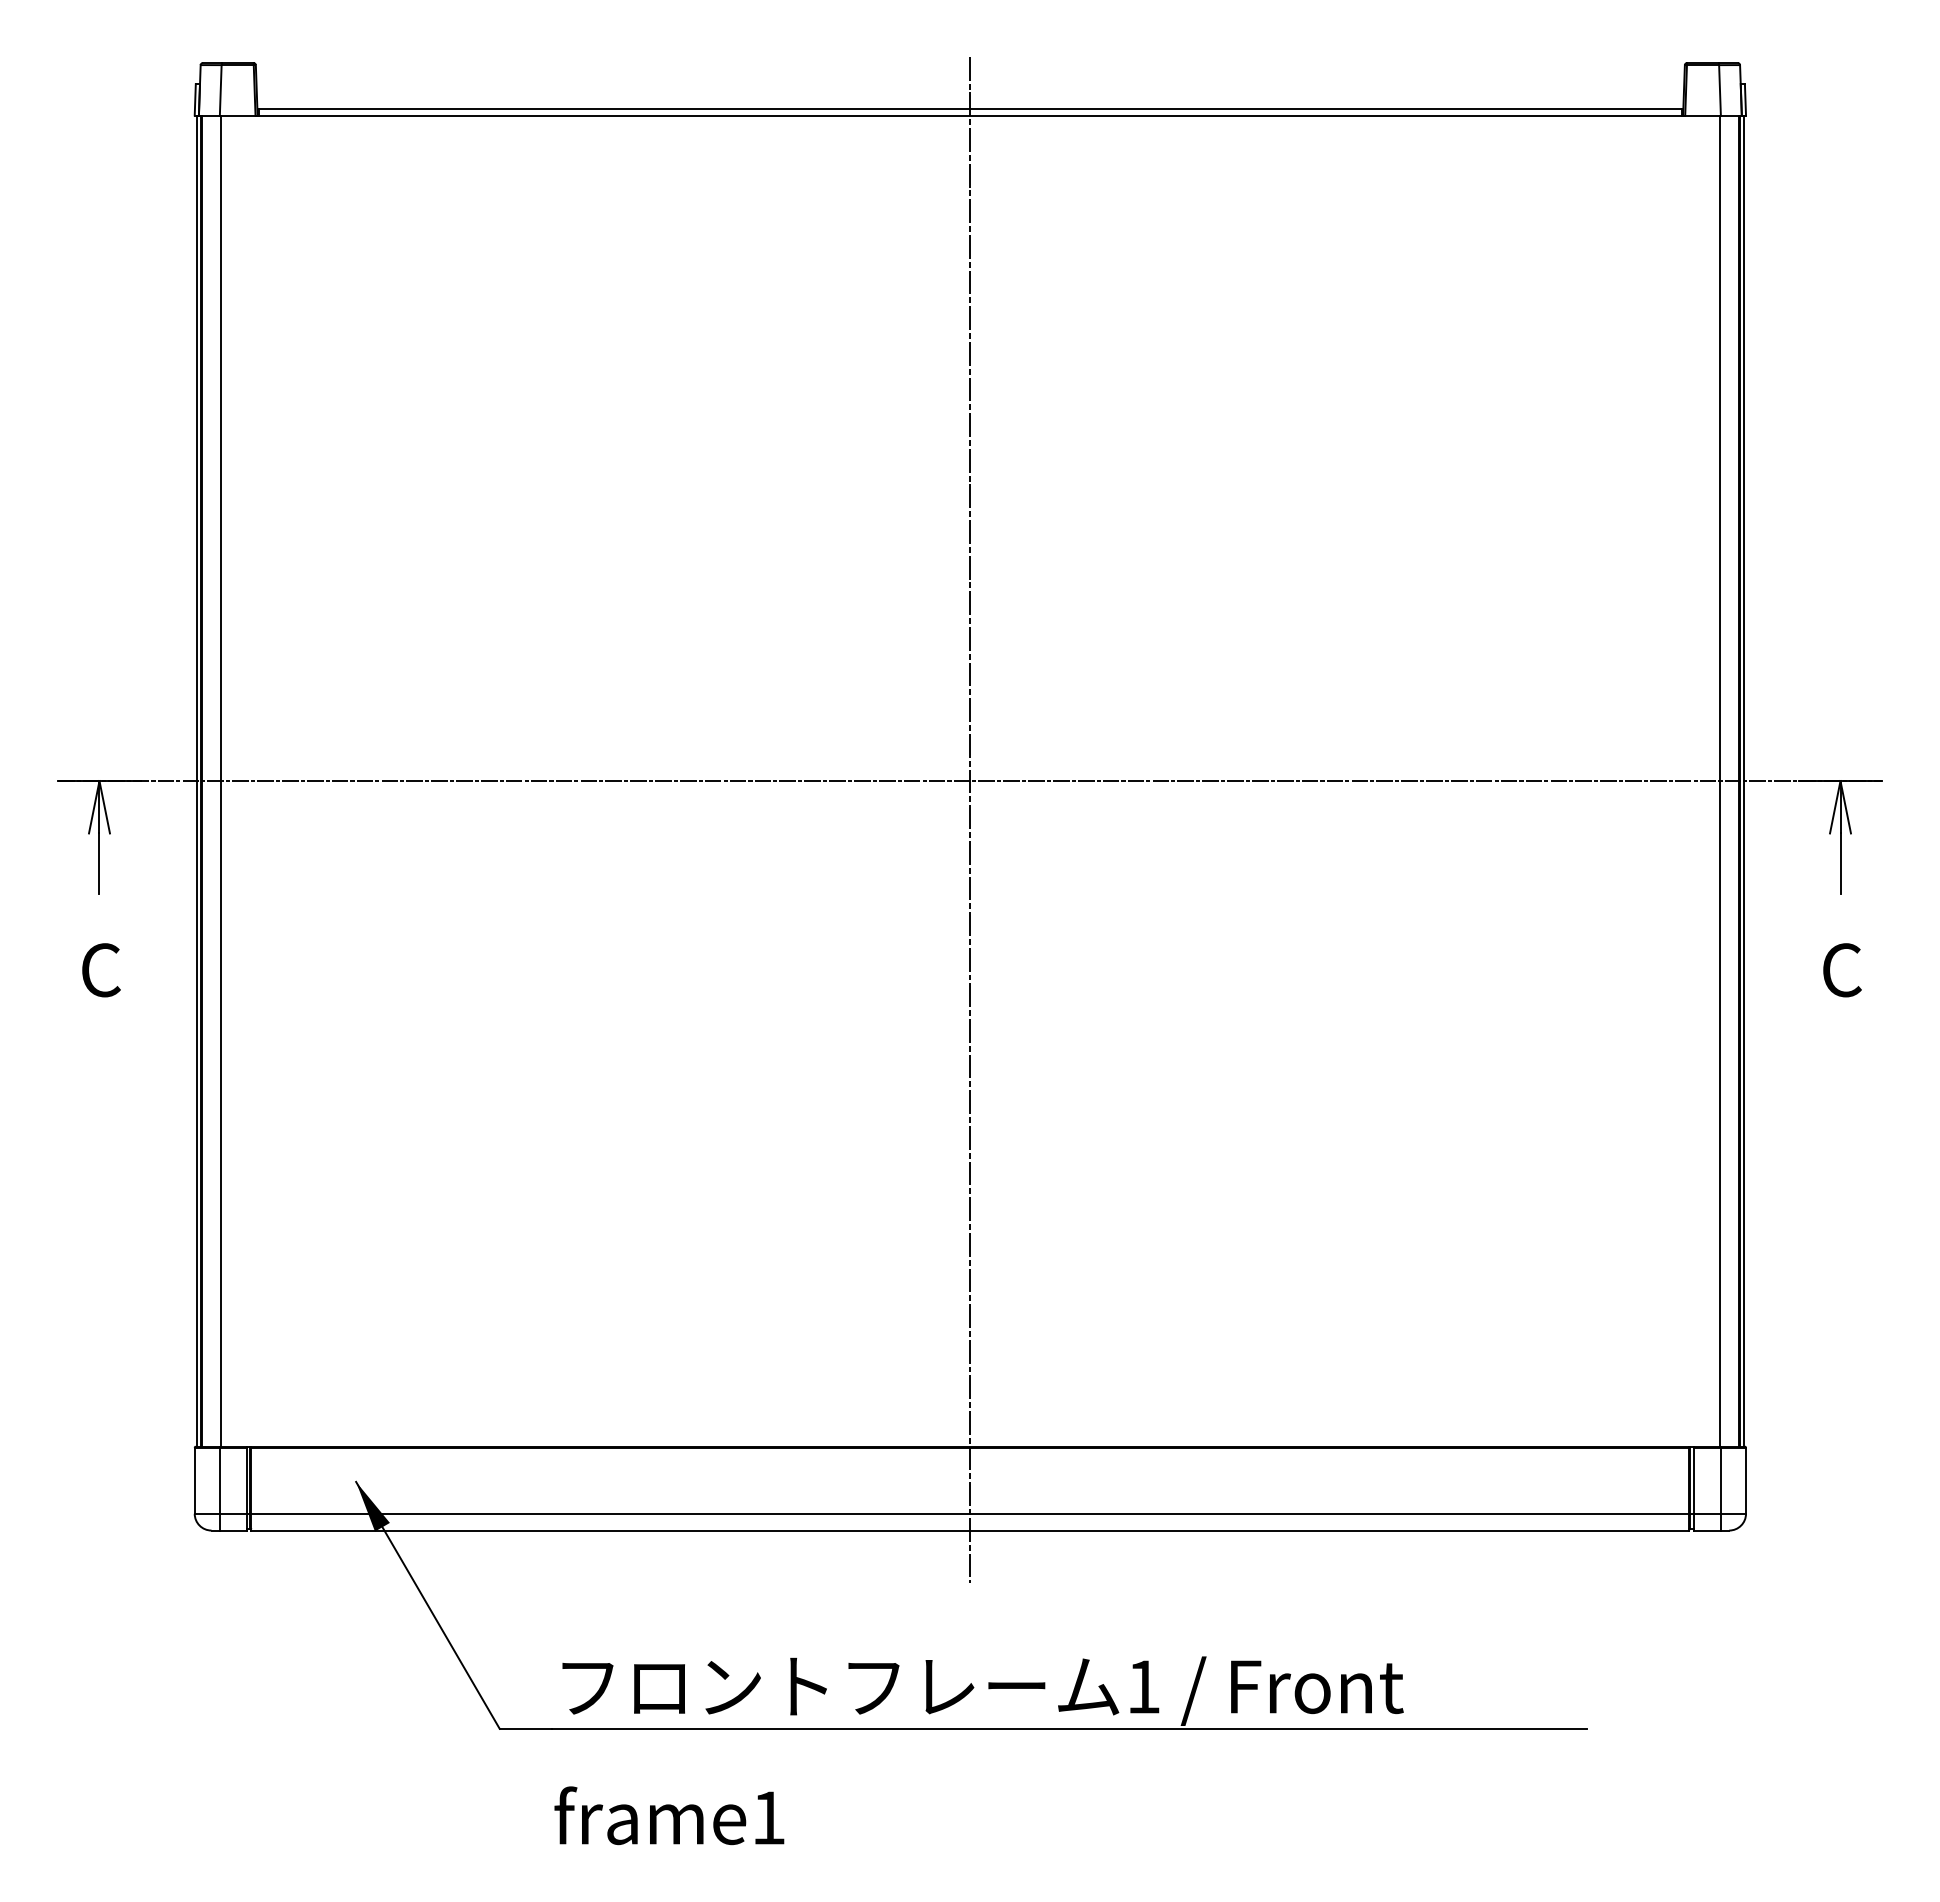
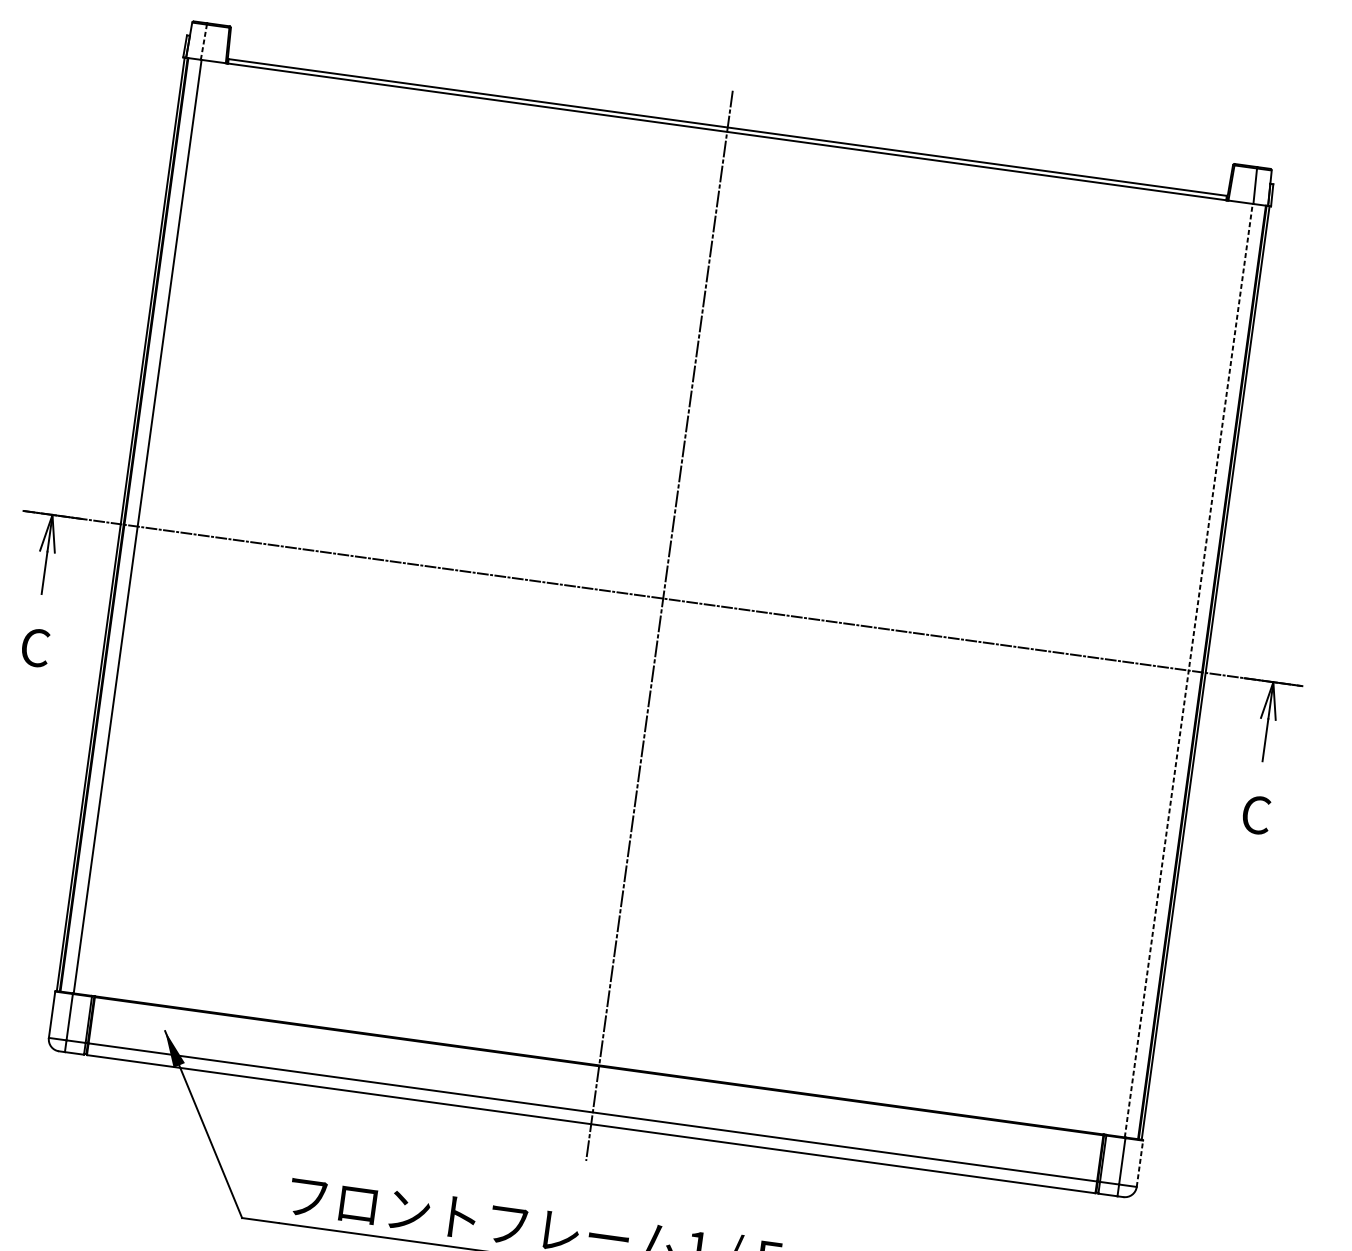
line: (220, 89) -> (203, 41), solid -> dashed
line: (1719, 781) -> (1188, 670), solid -> dashed
line: (1746, 1480) -> (1140, 1163), solid -> dashed

